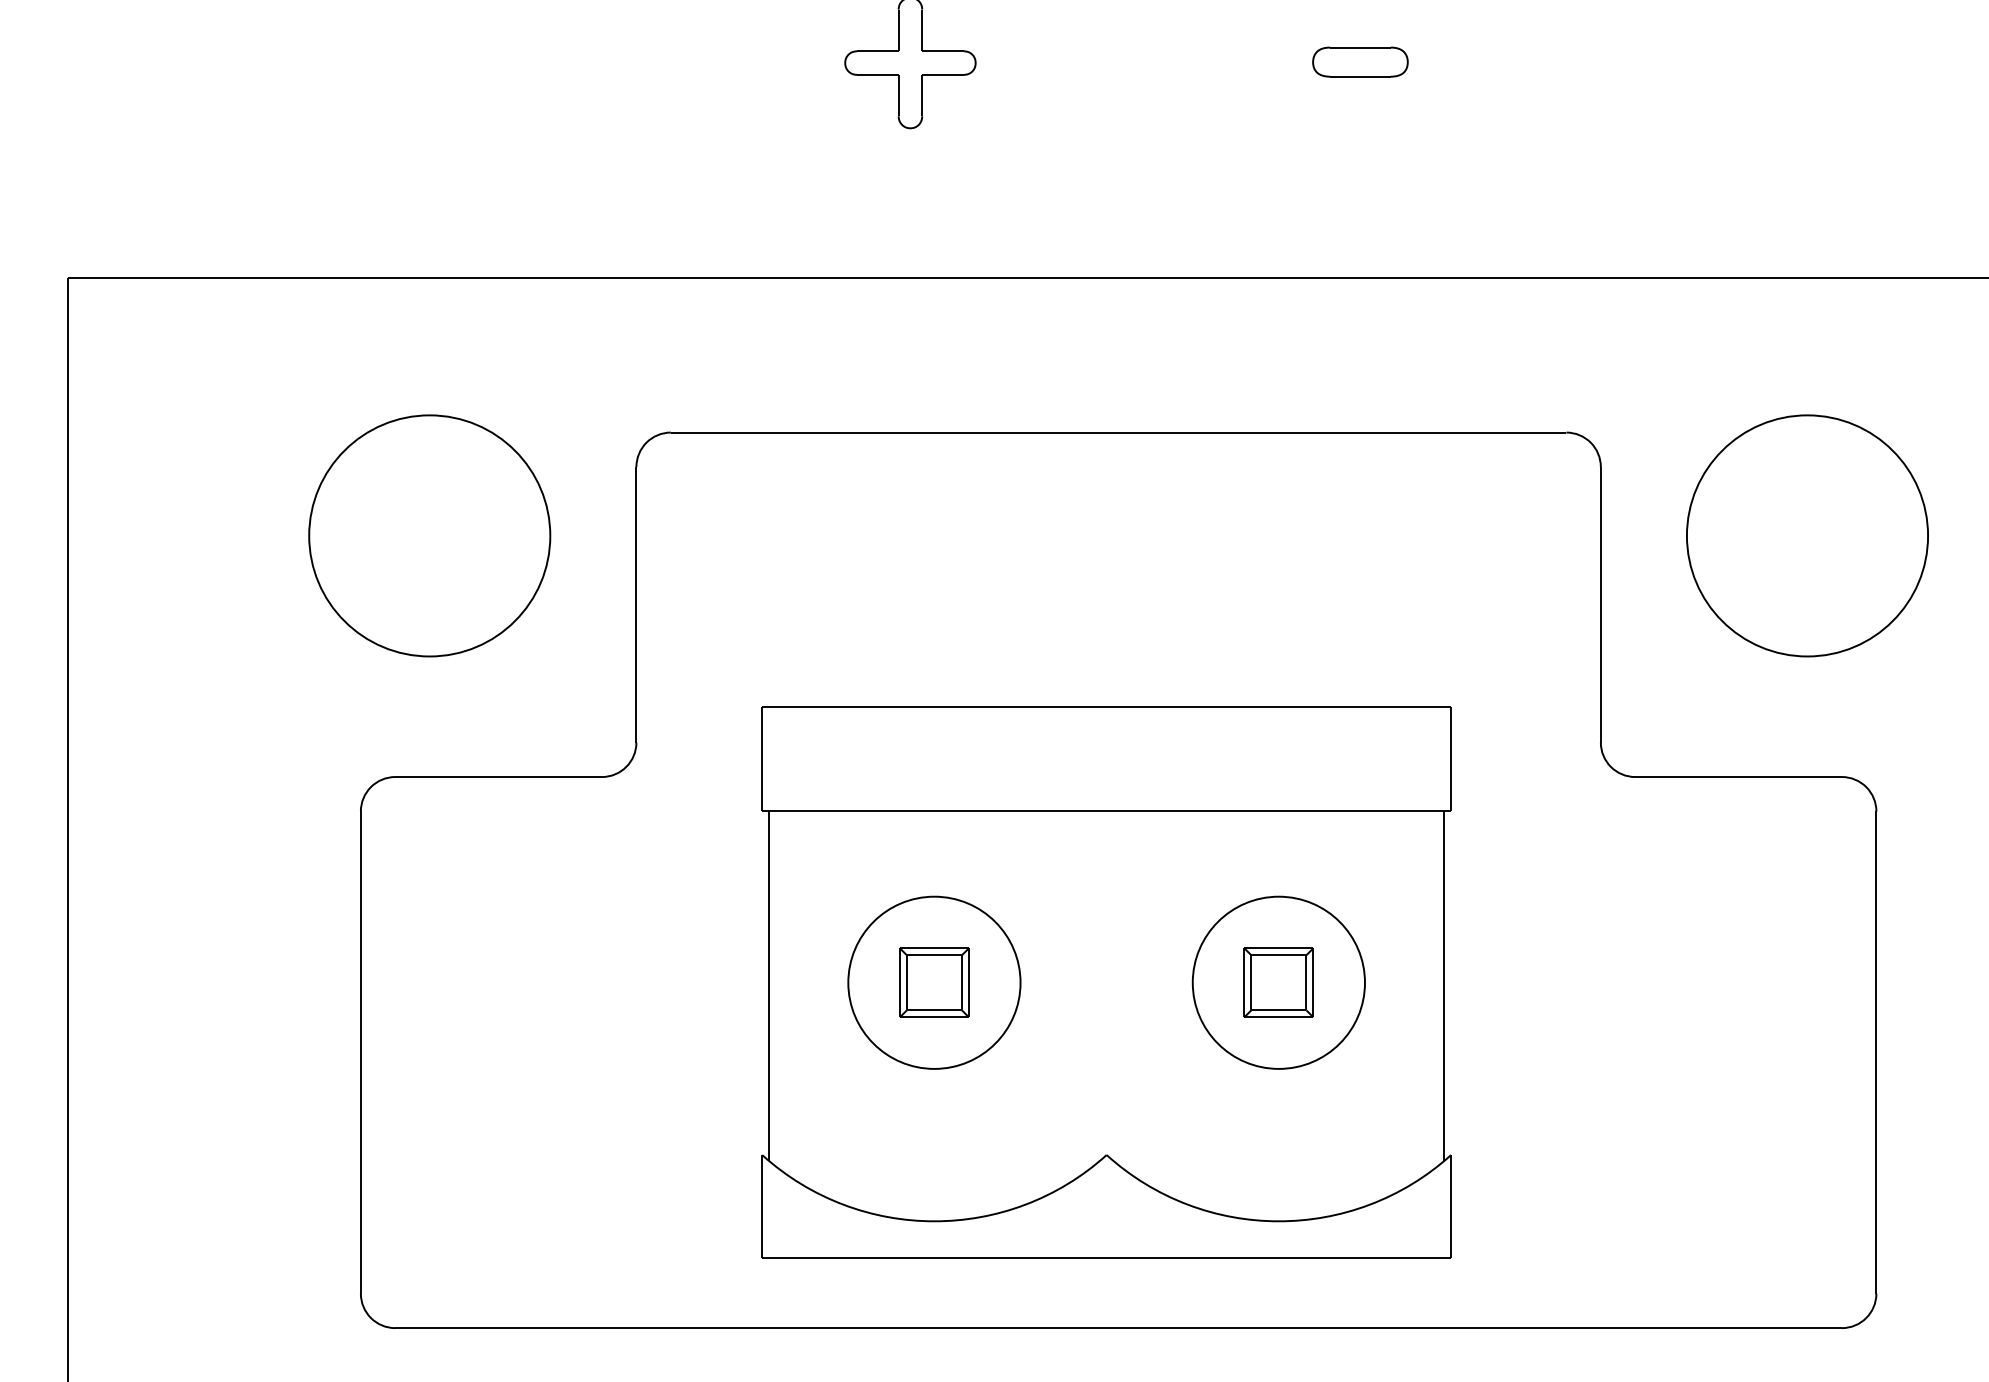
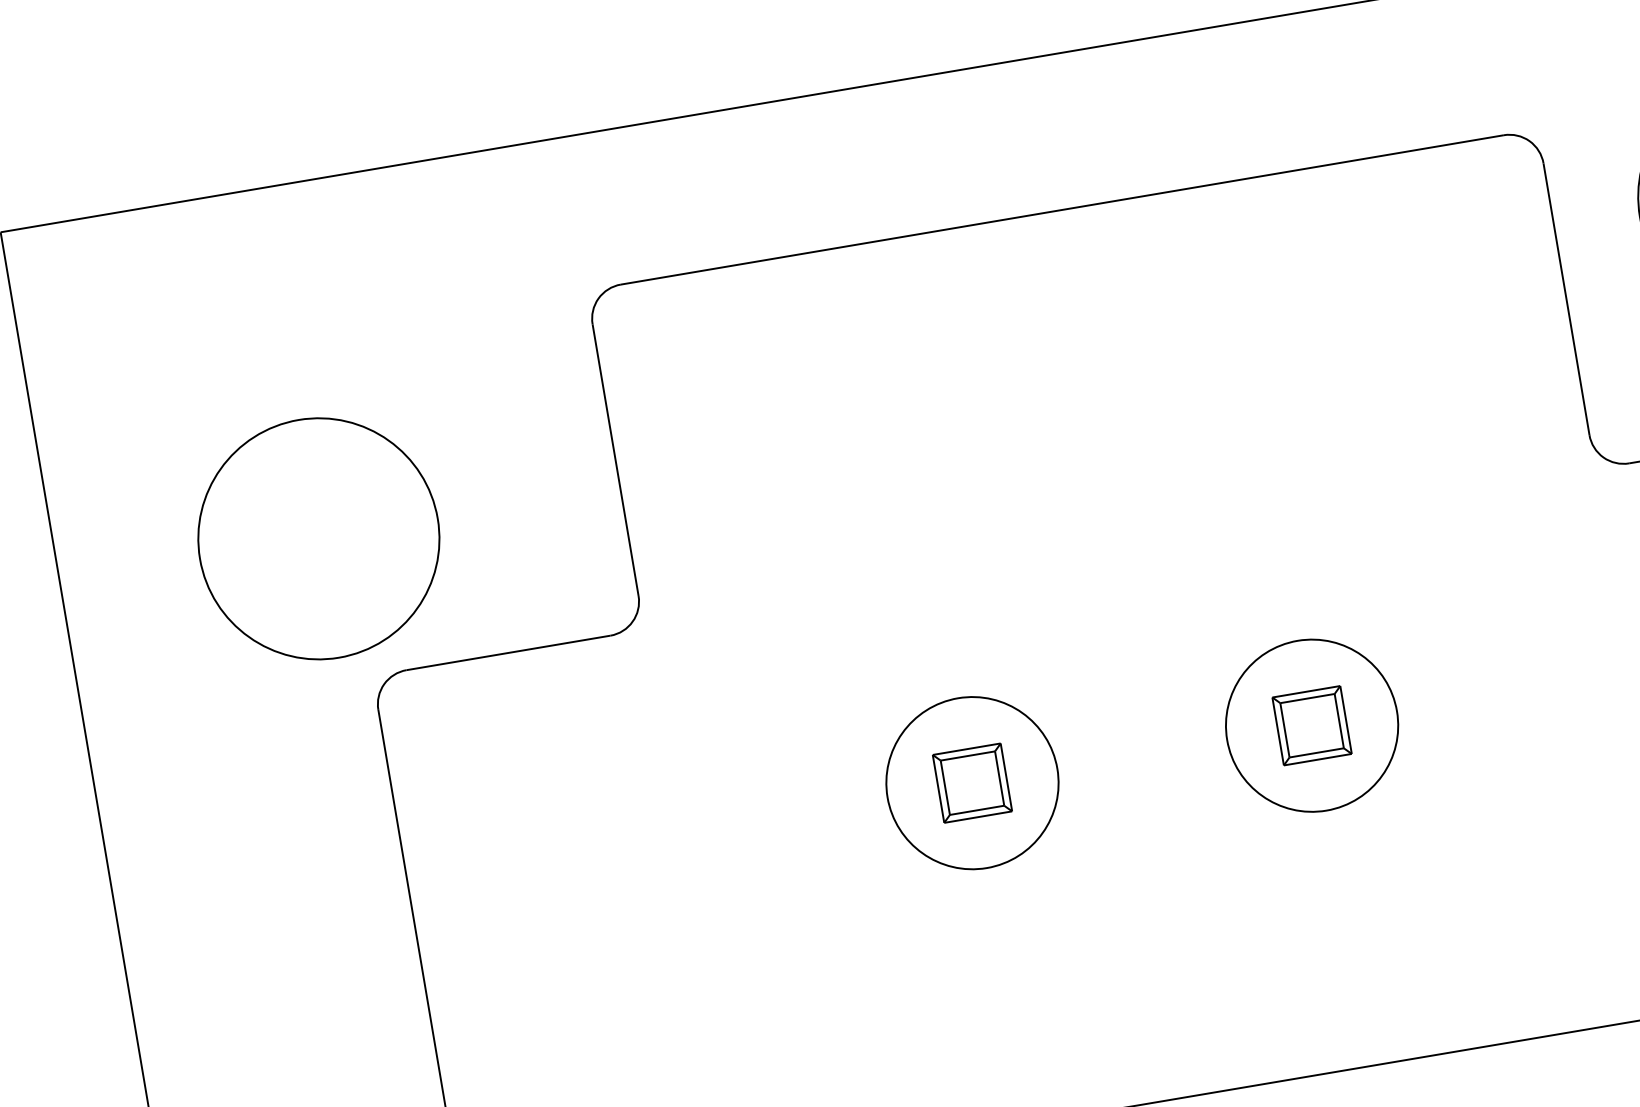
part: (429, 535) -> (318, 538), moved
part: (1106, 982) -> (1142, 754), removed

